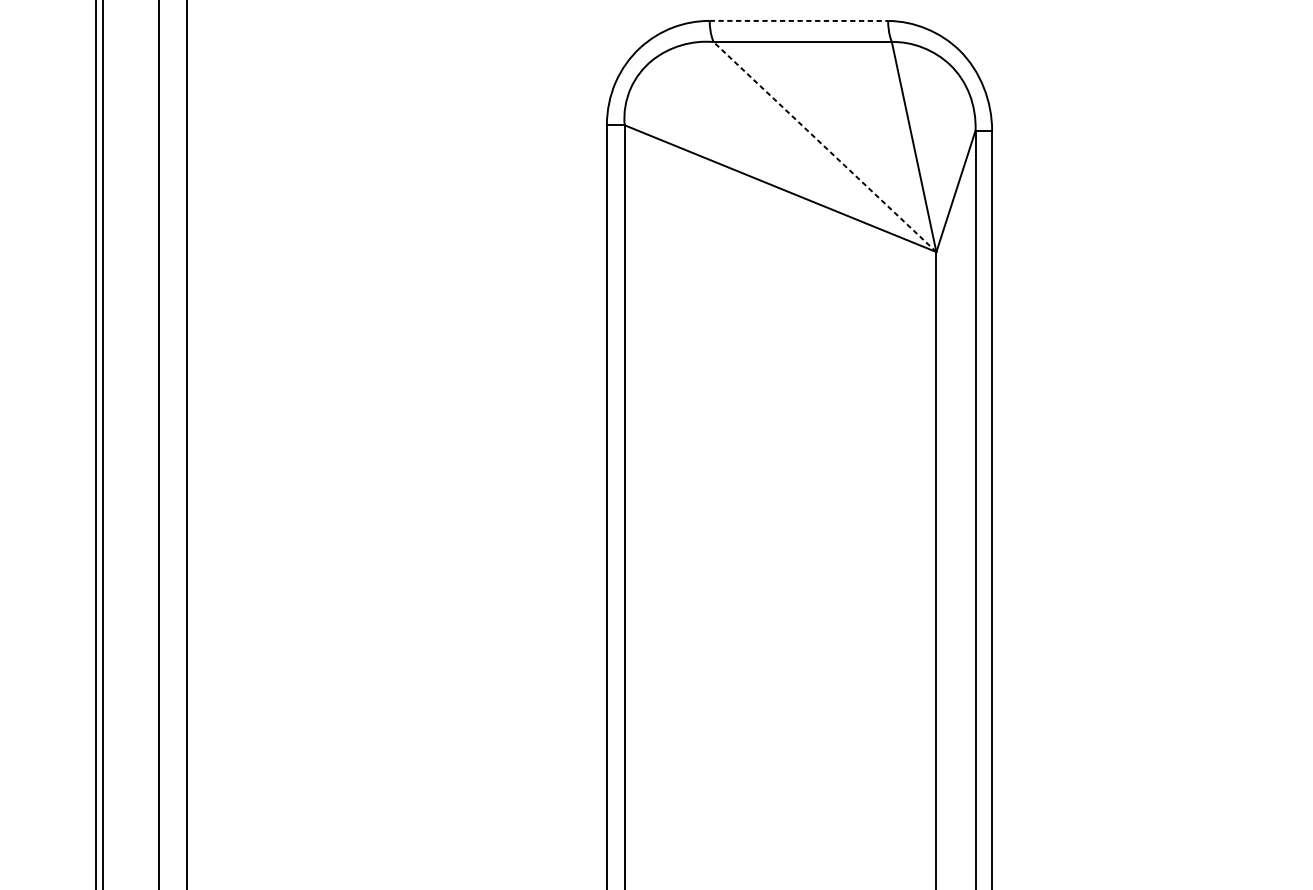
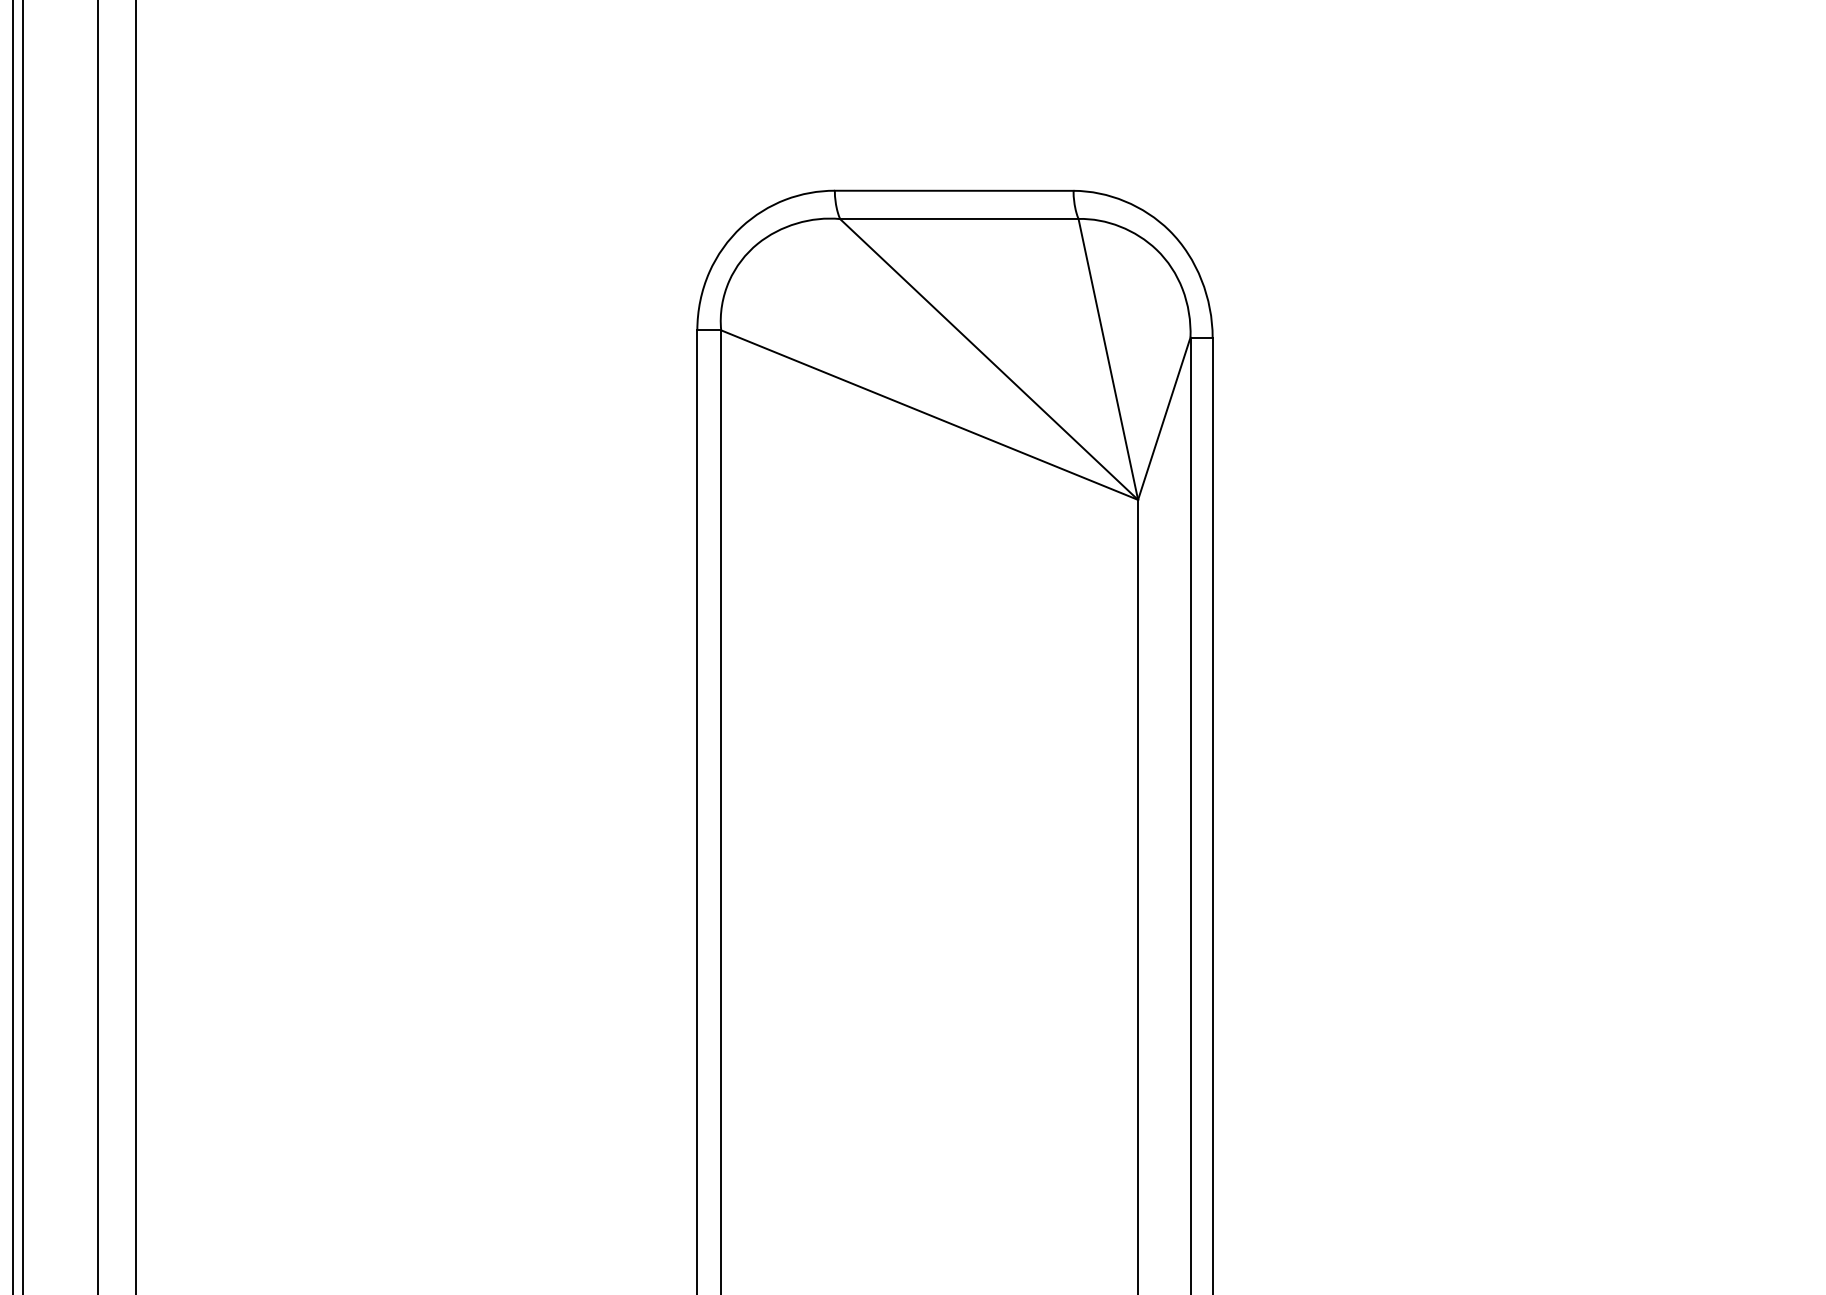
line: (799, 20) -> (954, 190), dashed -> solid
line: (825, 147) -> (989, 359), dashed -> solid

